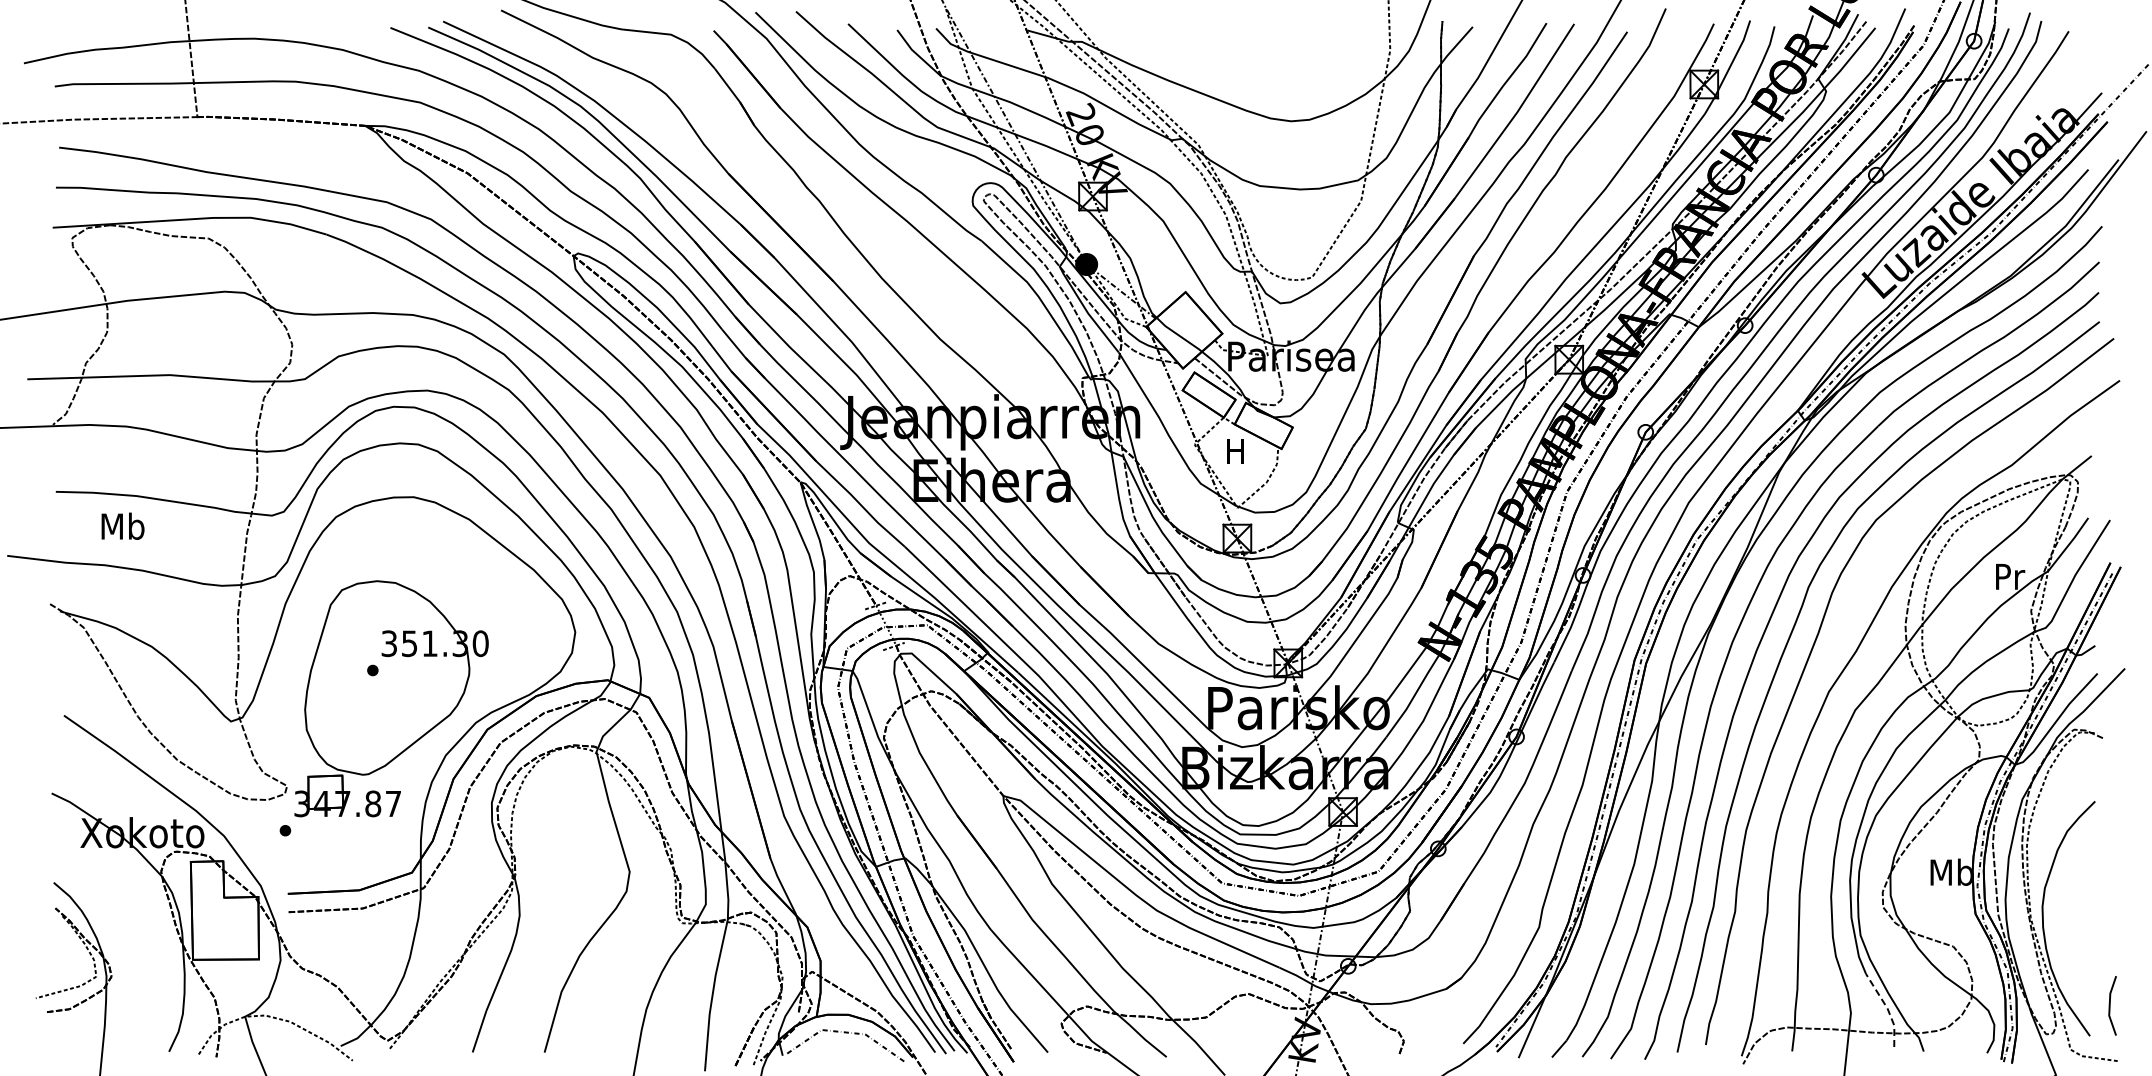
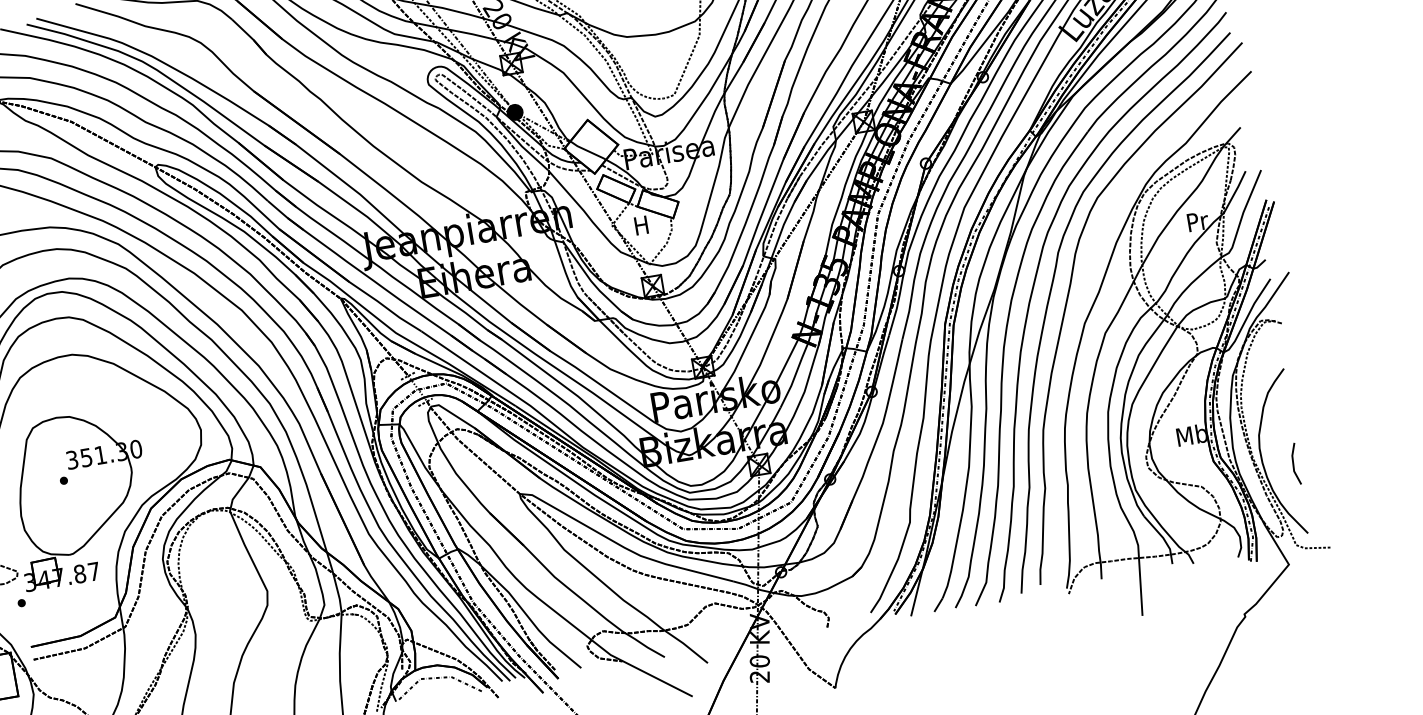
line: (2110, 1005) -> (1293, 464), moved
line: (1887, 1008) -> (1163, 537), dashed -> solid

